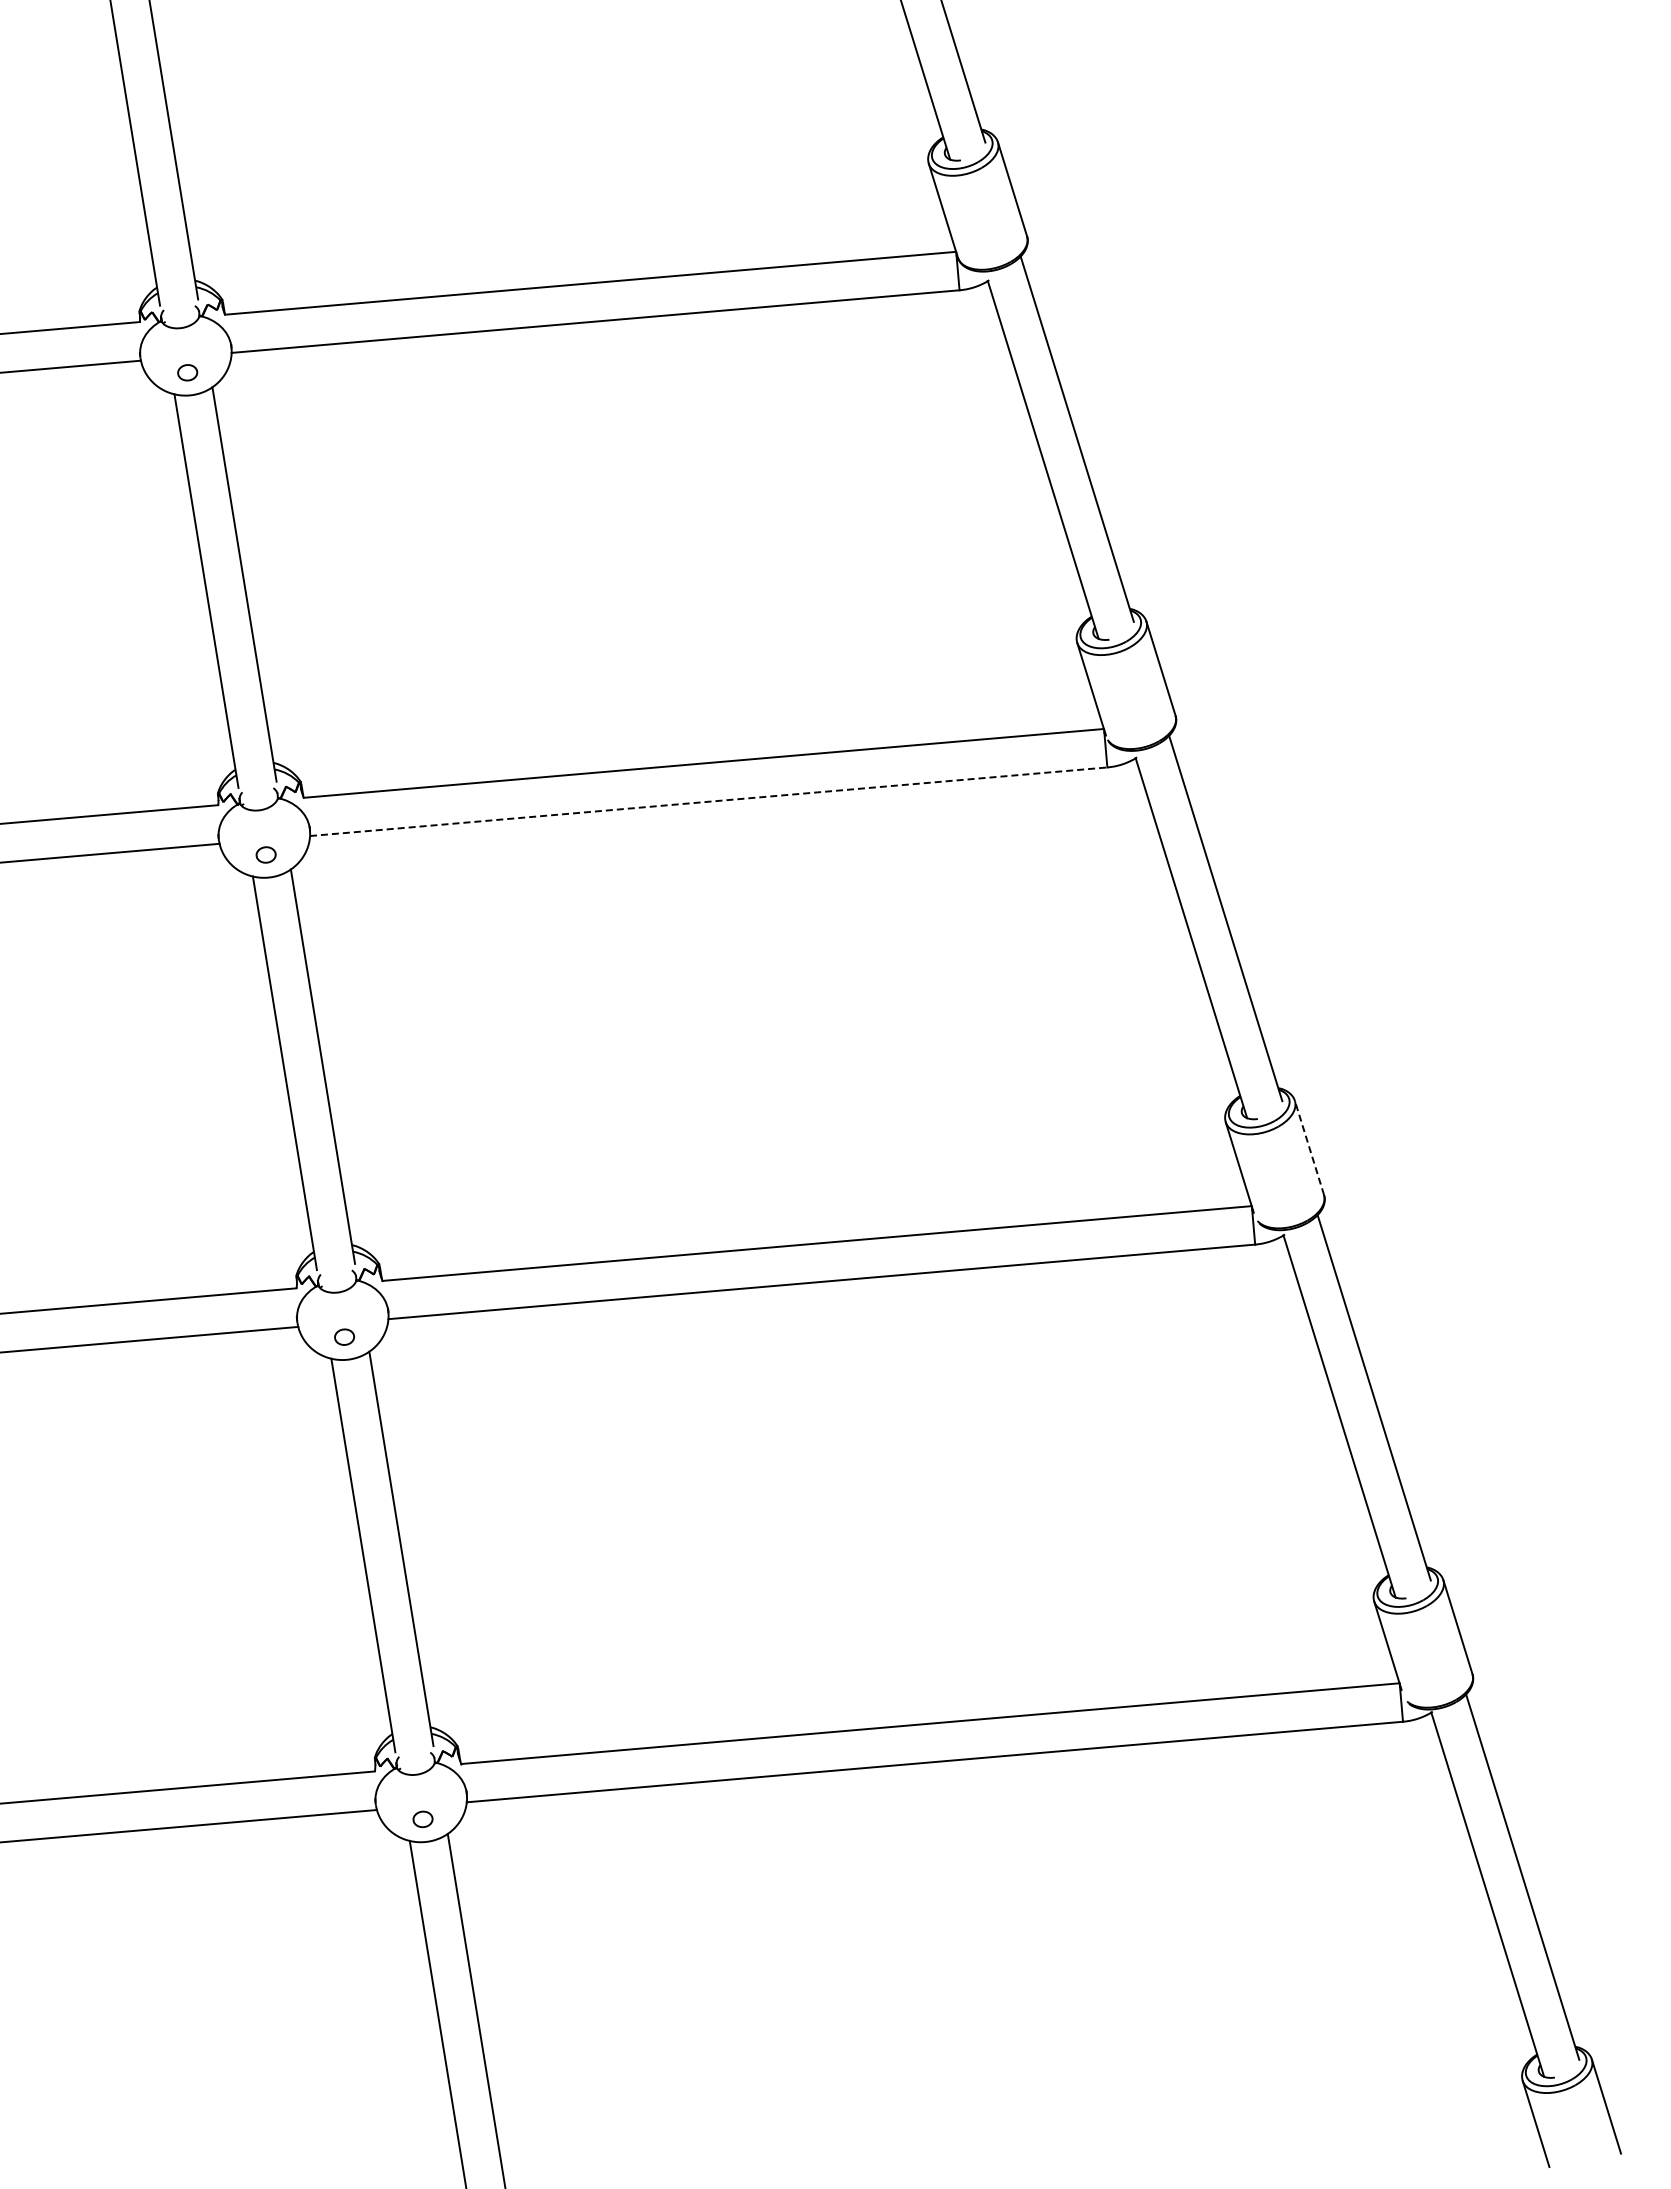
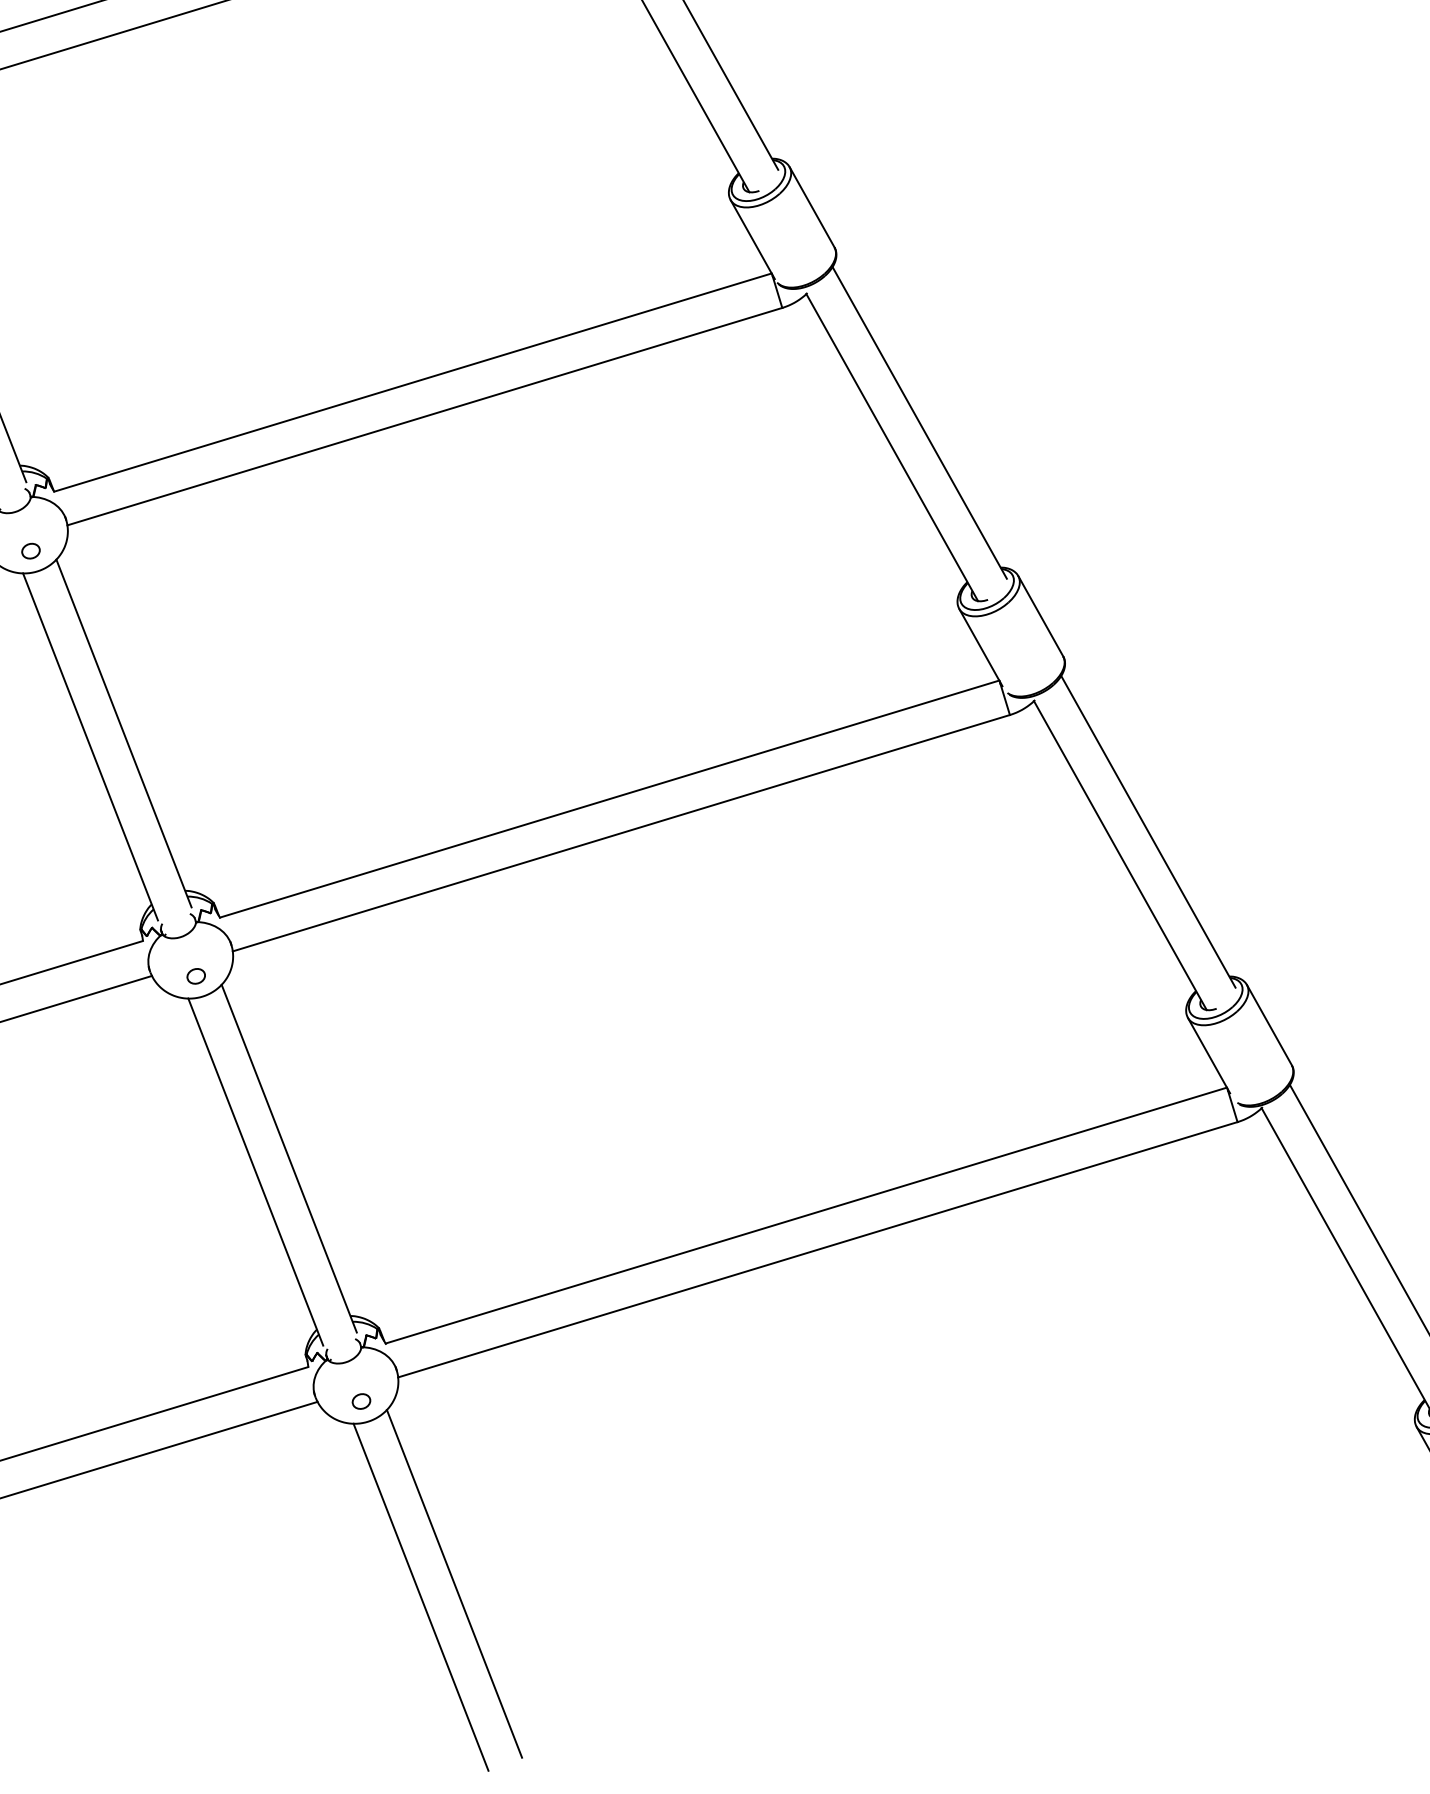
line: (709, 801) -> (425, 416), dashed -> solid
line: (1309, 1147) -> (1040, 615), dashed -> solid

